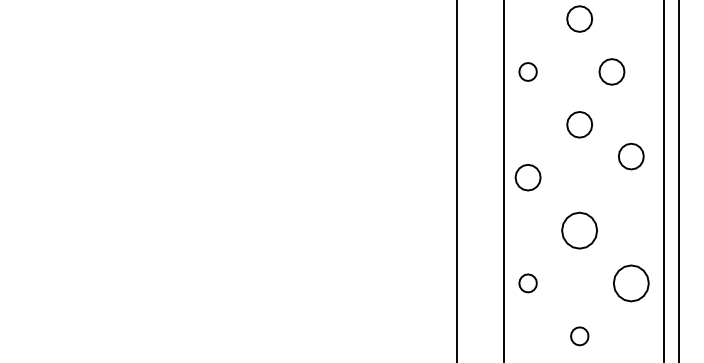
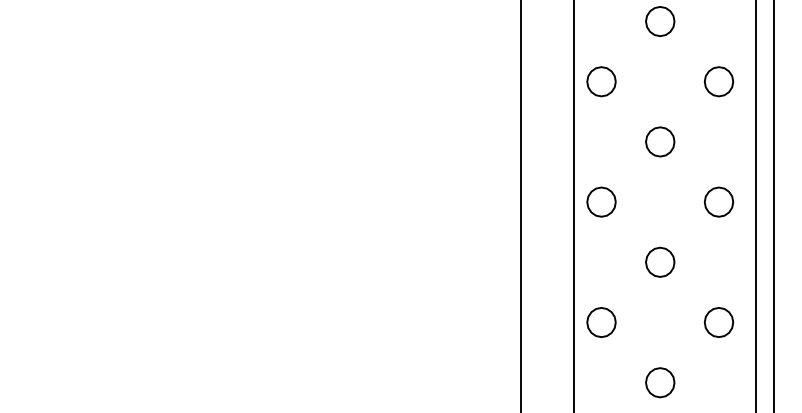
part: (528, 71) -> (601, 81), size x1.43
part: (611, 71) -> (718, 81), moved
part: (630, 156) -> (718, 201), moved
part: (579, 229) -> (660, 261), size x0.71
part: (528, 283) -> (601, 322), size x1.43
part: (630, 283) -> (718, 322), size x0.71
part: (579, 336) -> (660, 382), size x1.43

